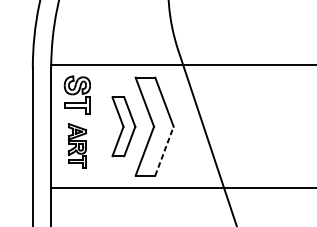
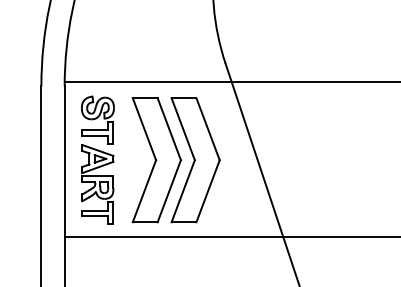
part: (123, 126) -> (156, 160), size x1.67
part: (77, 145) -> (97, 184), size x1.43
line: (164, 150) -> (208, 190), dashed -> solid

